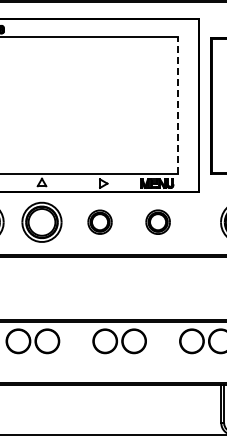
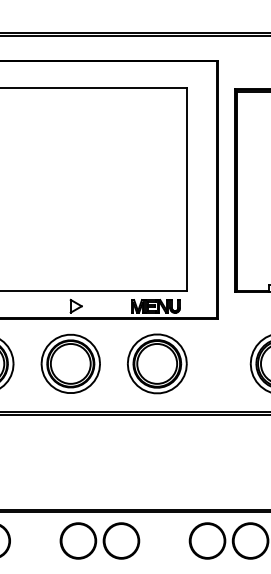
line: (178, 104) -> (187, 188), dashed -> solid
part: (99, 221) -> (69, 362), size x1.67
part: (157, 221) -> (156, 362), size x1.67

